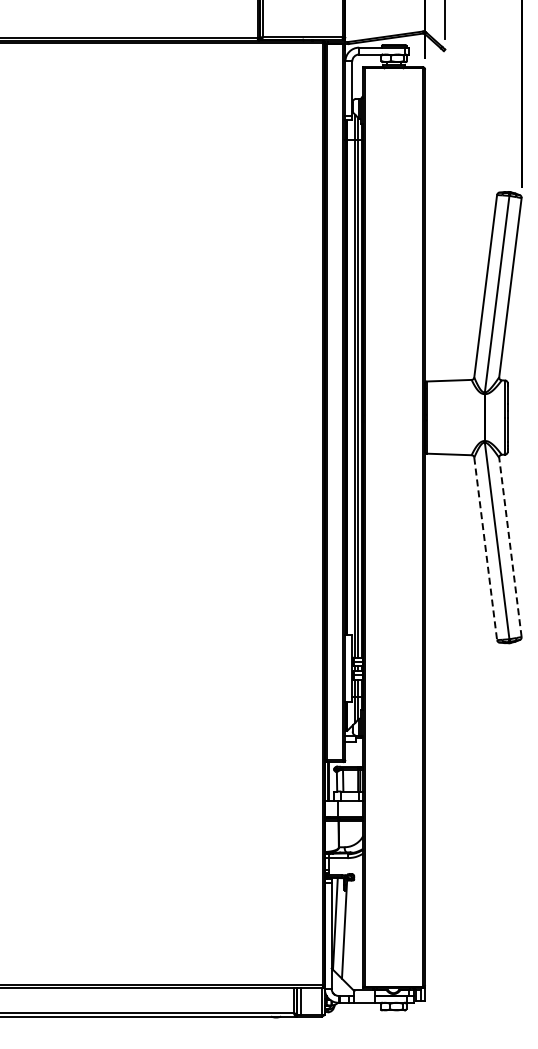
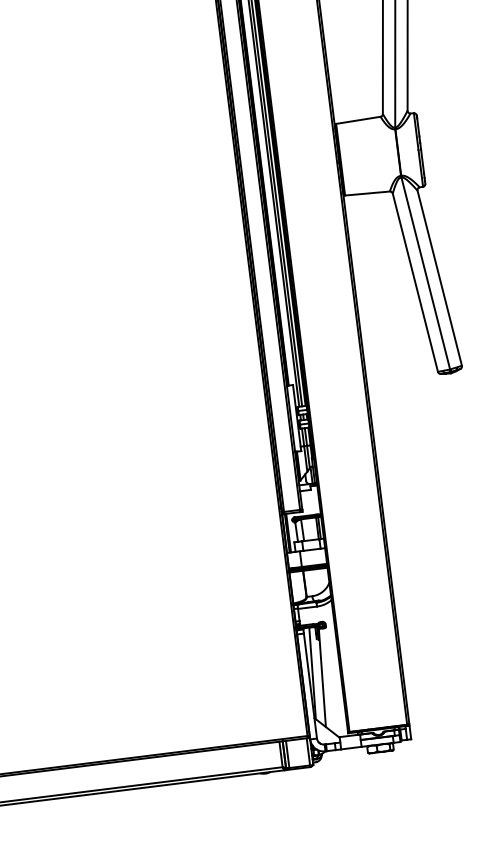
line: (510, 546) -> (439, 277), dashed -> solid
line: (485, 548) -> (415, 282), dashed -> solid

